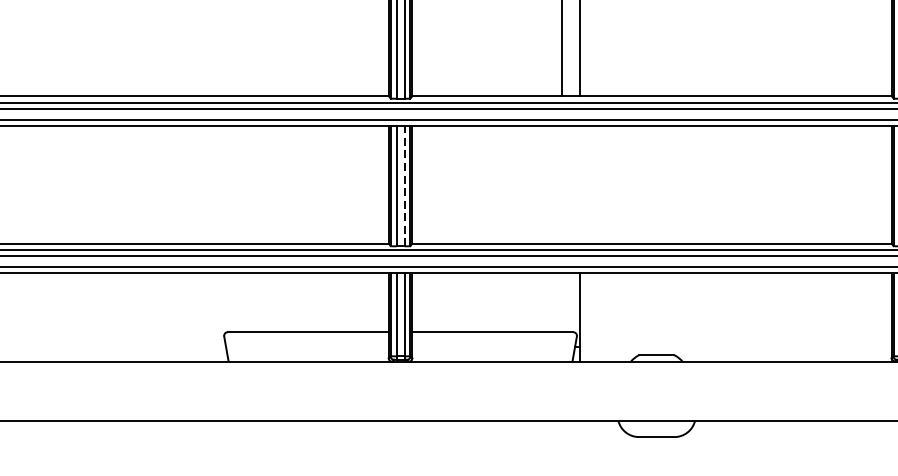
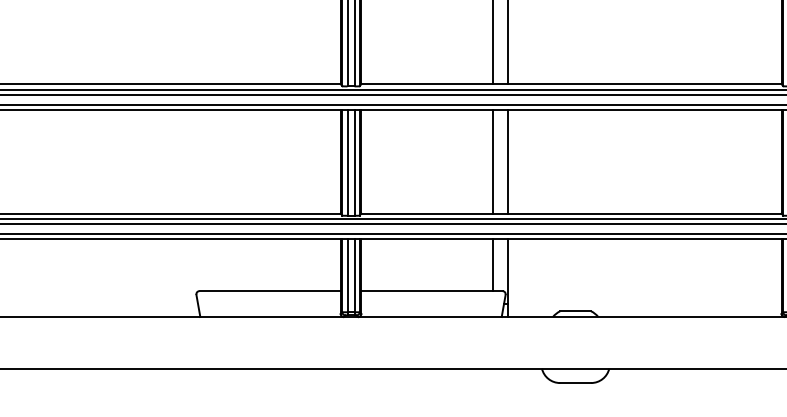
line: (561, 184) -> (492, 161), added
line: (580, 184) -> (508, 161), added
line: (404, 185) -> (354, 162), dashed -> solid
line: (561, 303) -> (492, 265), added

